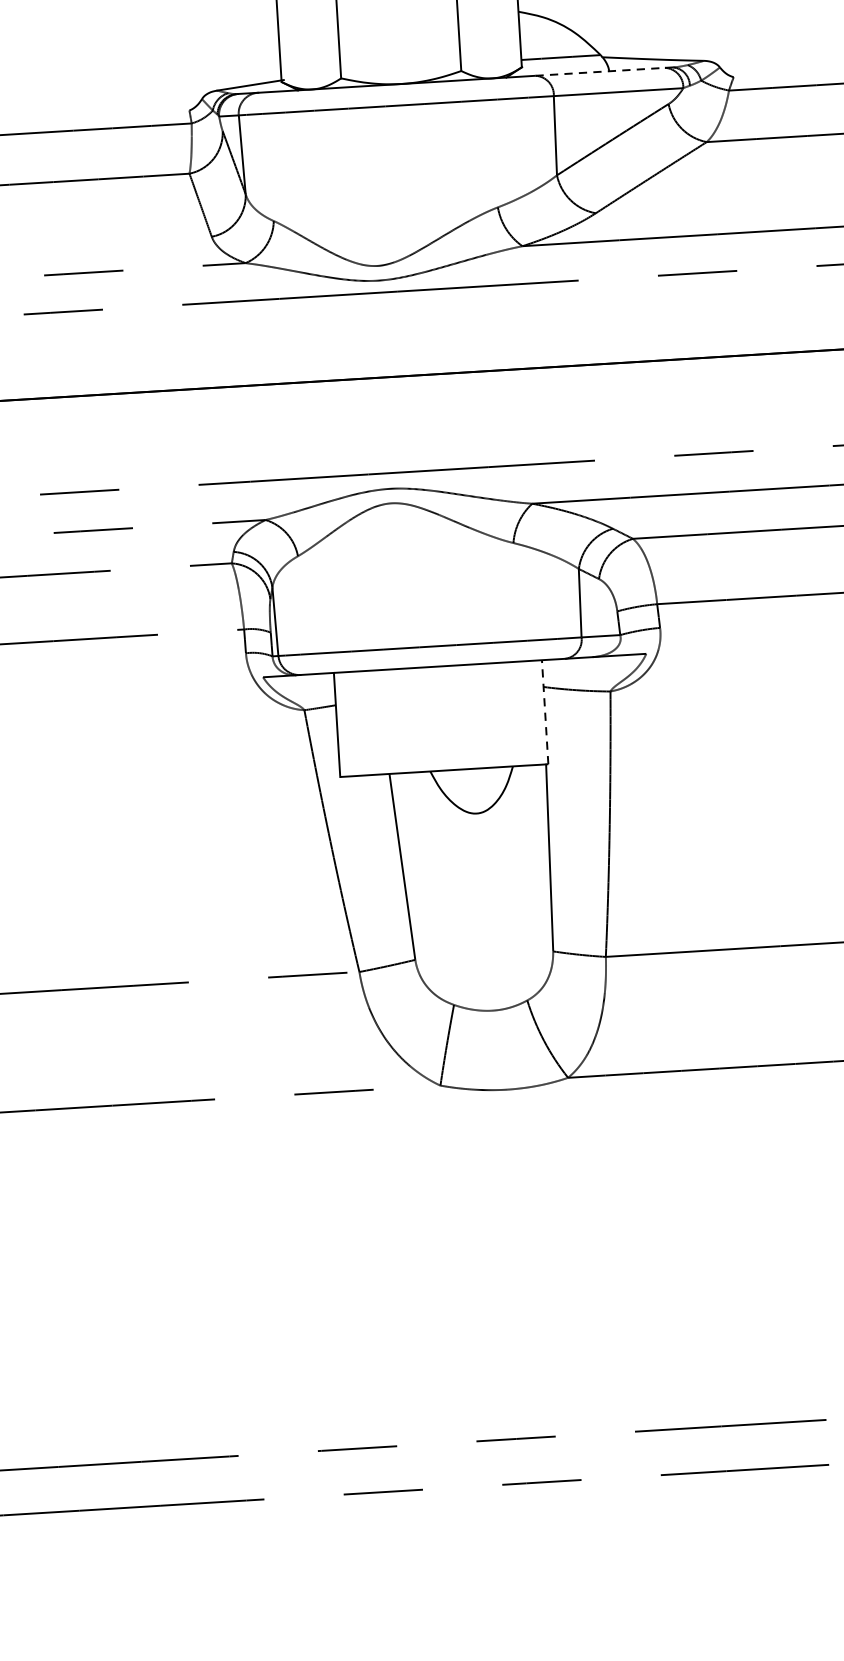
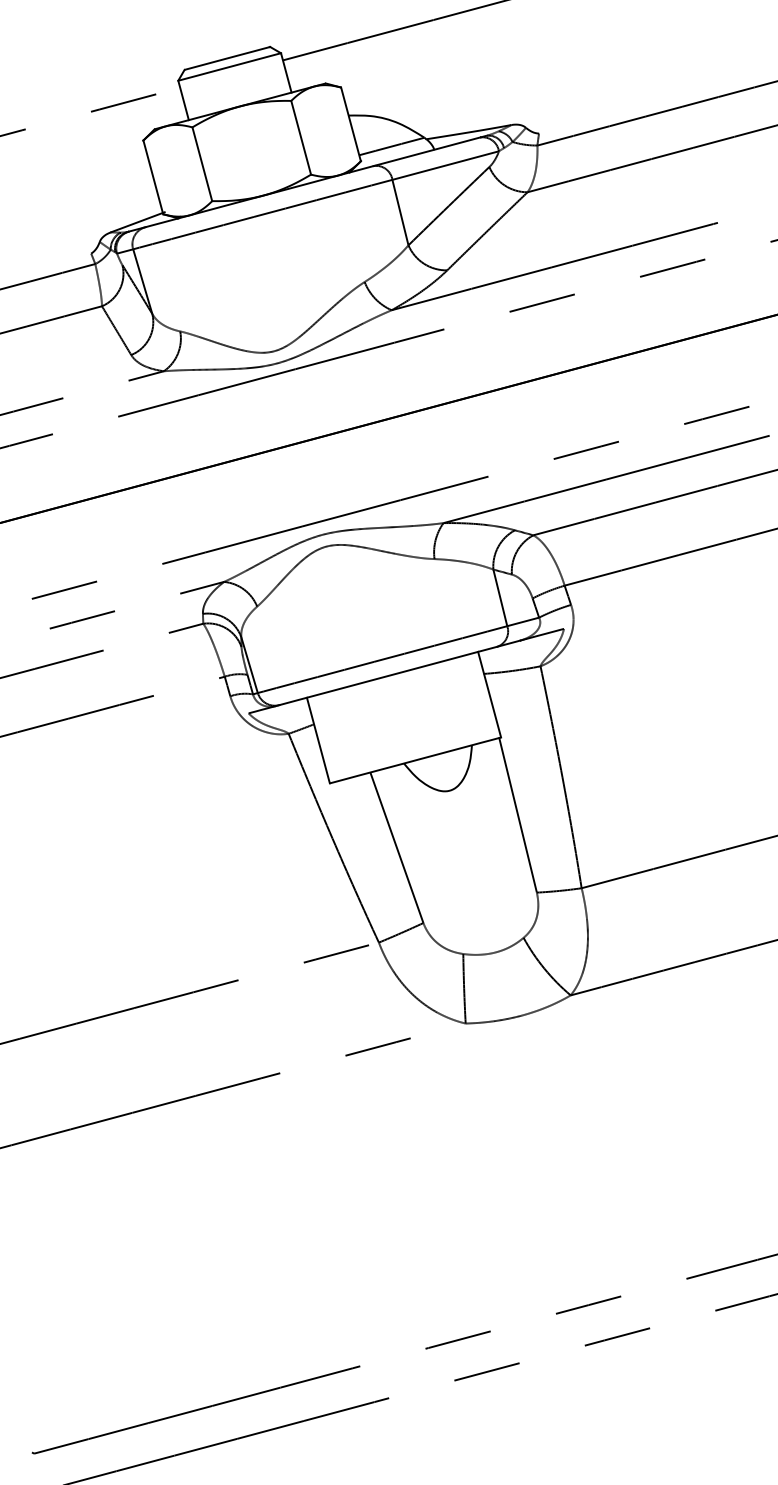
line: (600, 71) -> (427, 151), dashed -> solid
line: (545, 711) -> (489, 694), dashed -> solid

